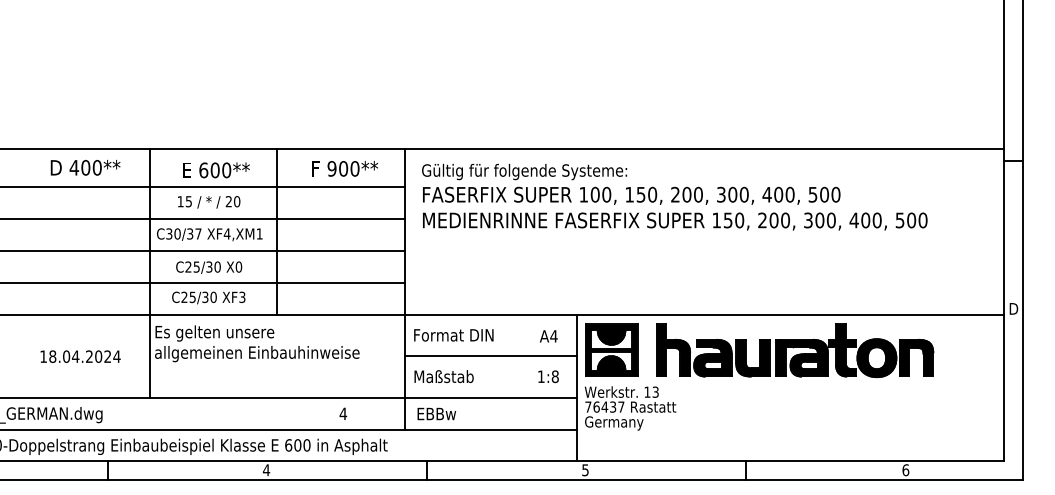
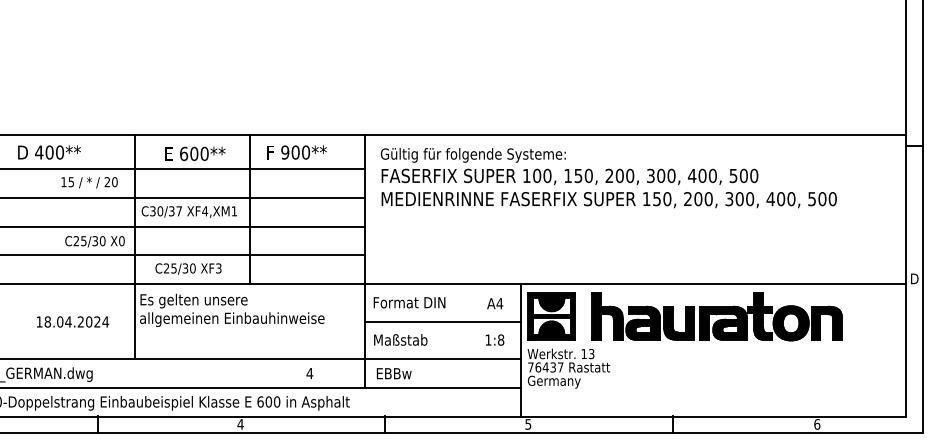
text: (85, 167) -> (49, 152), moved
text: (345, 168) -> (297, 152), moved
text: (209, 202) -> (89, 182), moved
text: (209, 267) -> (95, 241), moved

